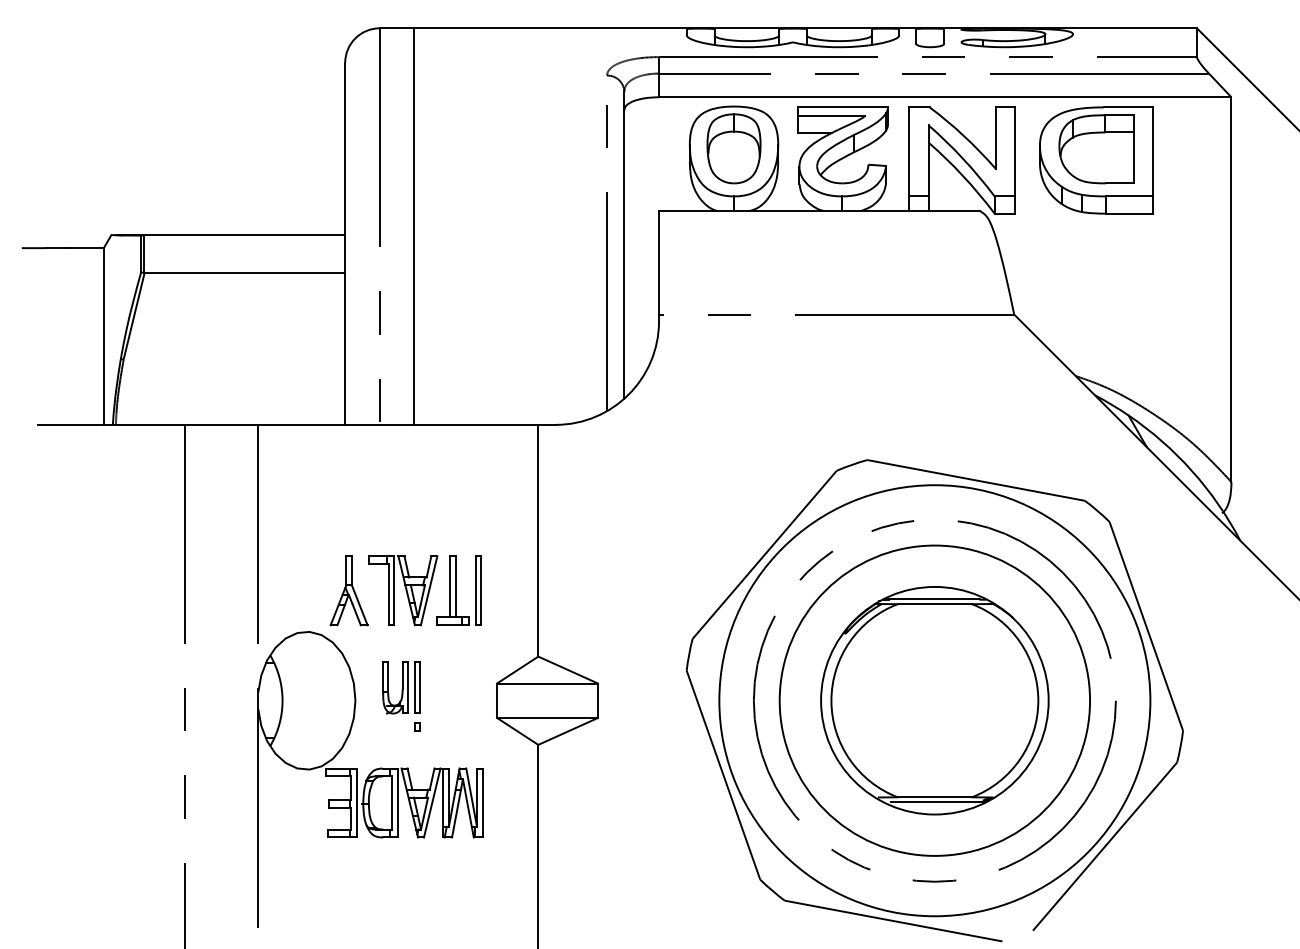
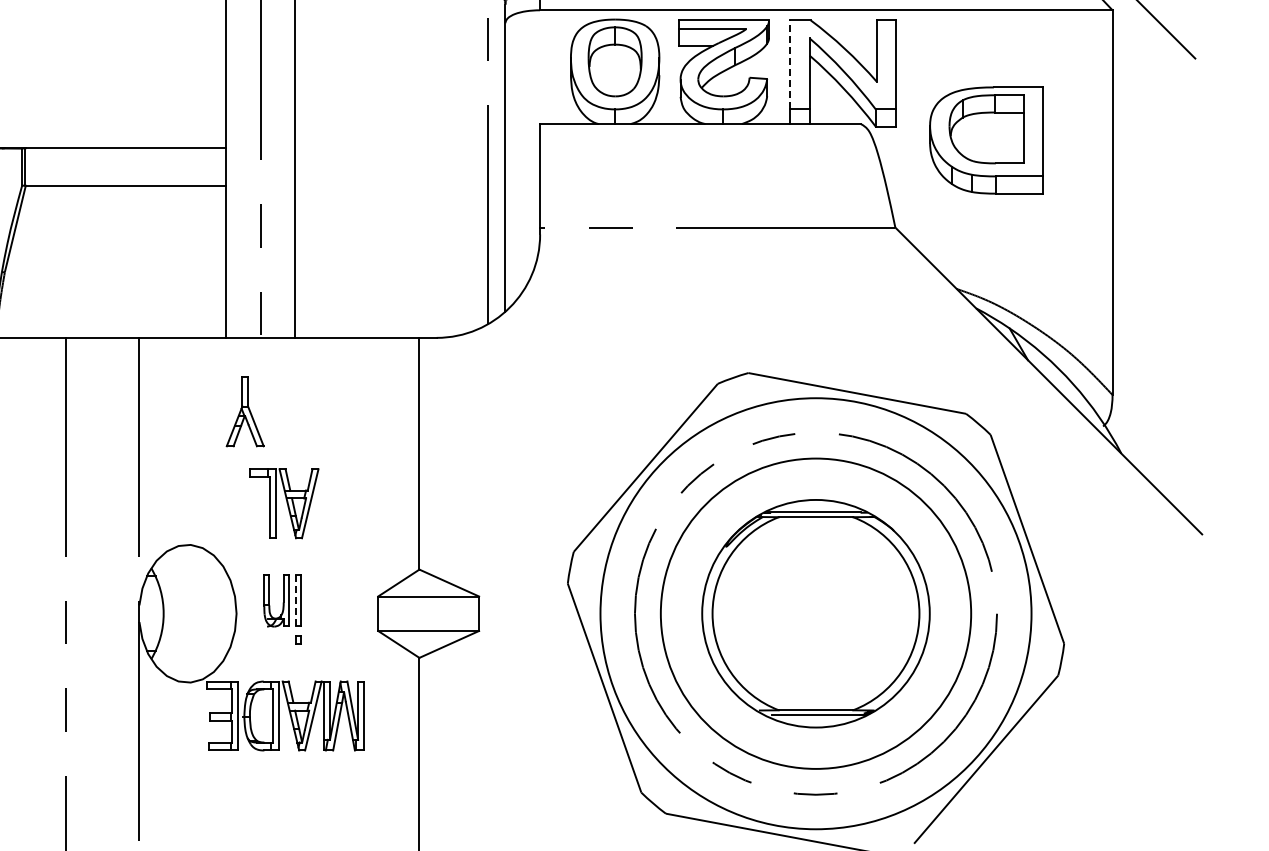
line: (909, 151) -> (790, 64), solid -> dashed
part: (1096, 160) -> (986, 140), moved
part: (348, 590) -> (244, 411), moved
part: (458, 590) -> (339, 503), removed
line: (415, 687) -> (296, 600), solid -> dashed

